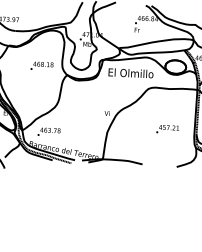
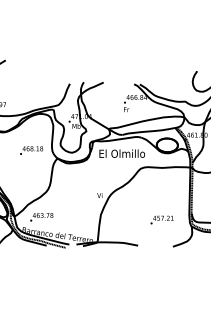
text: (167, 128) -> (161, 219), moved

